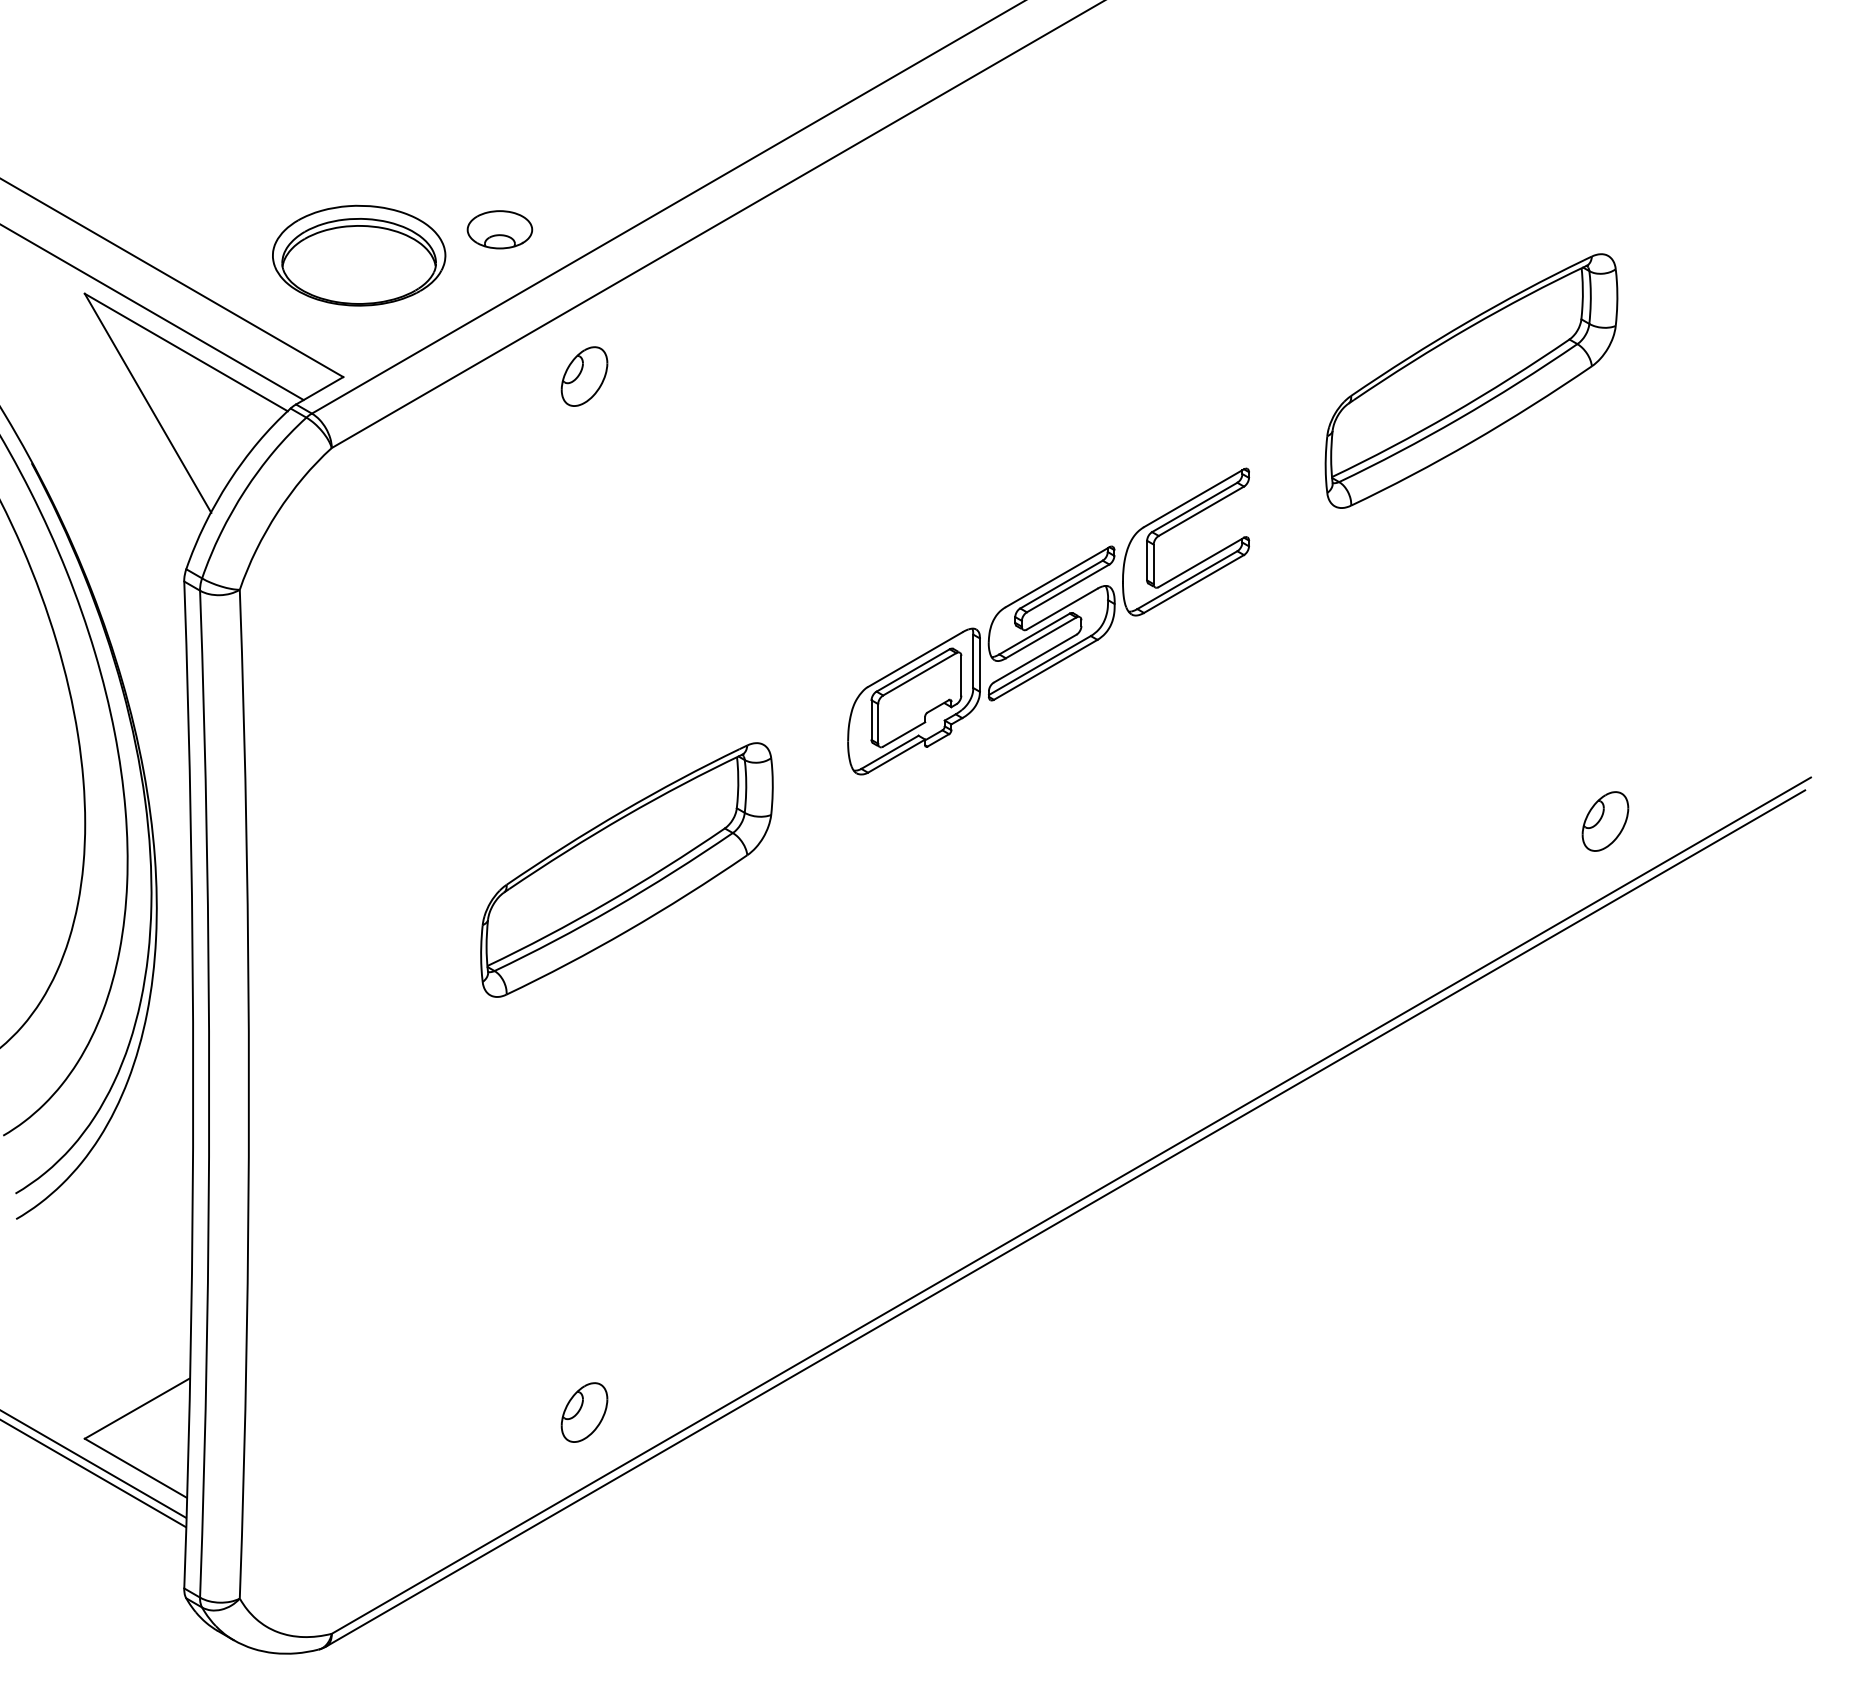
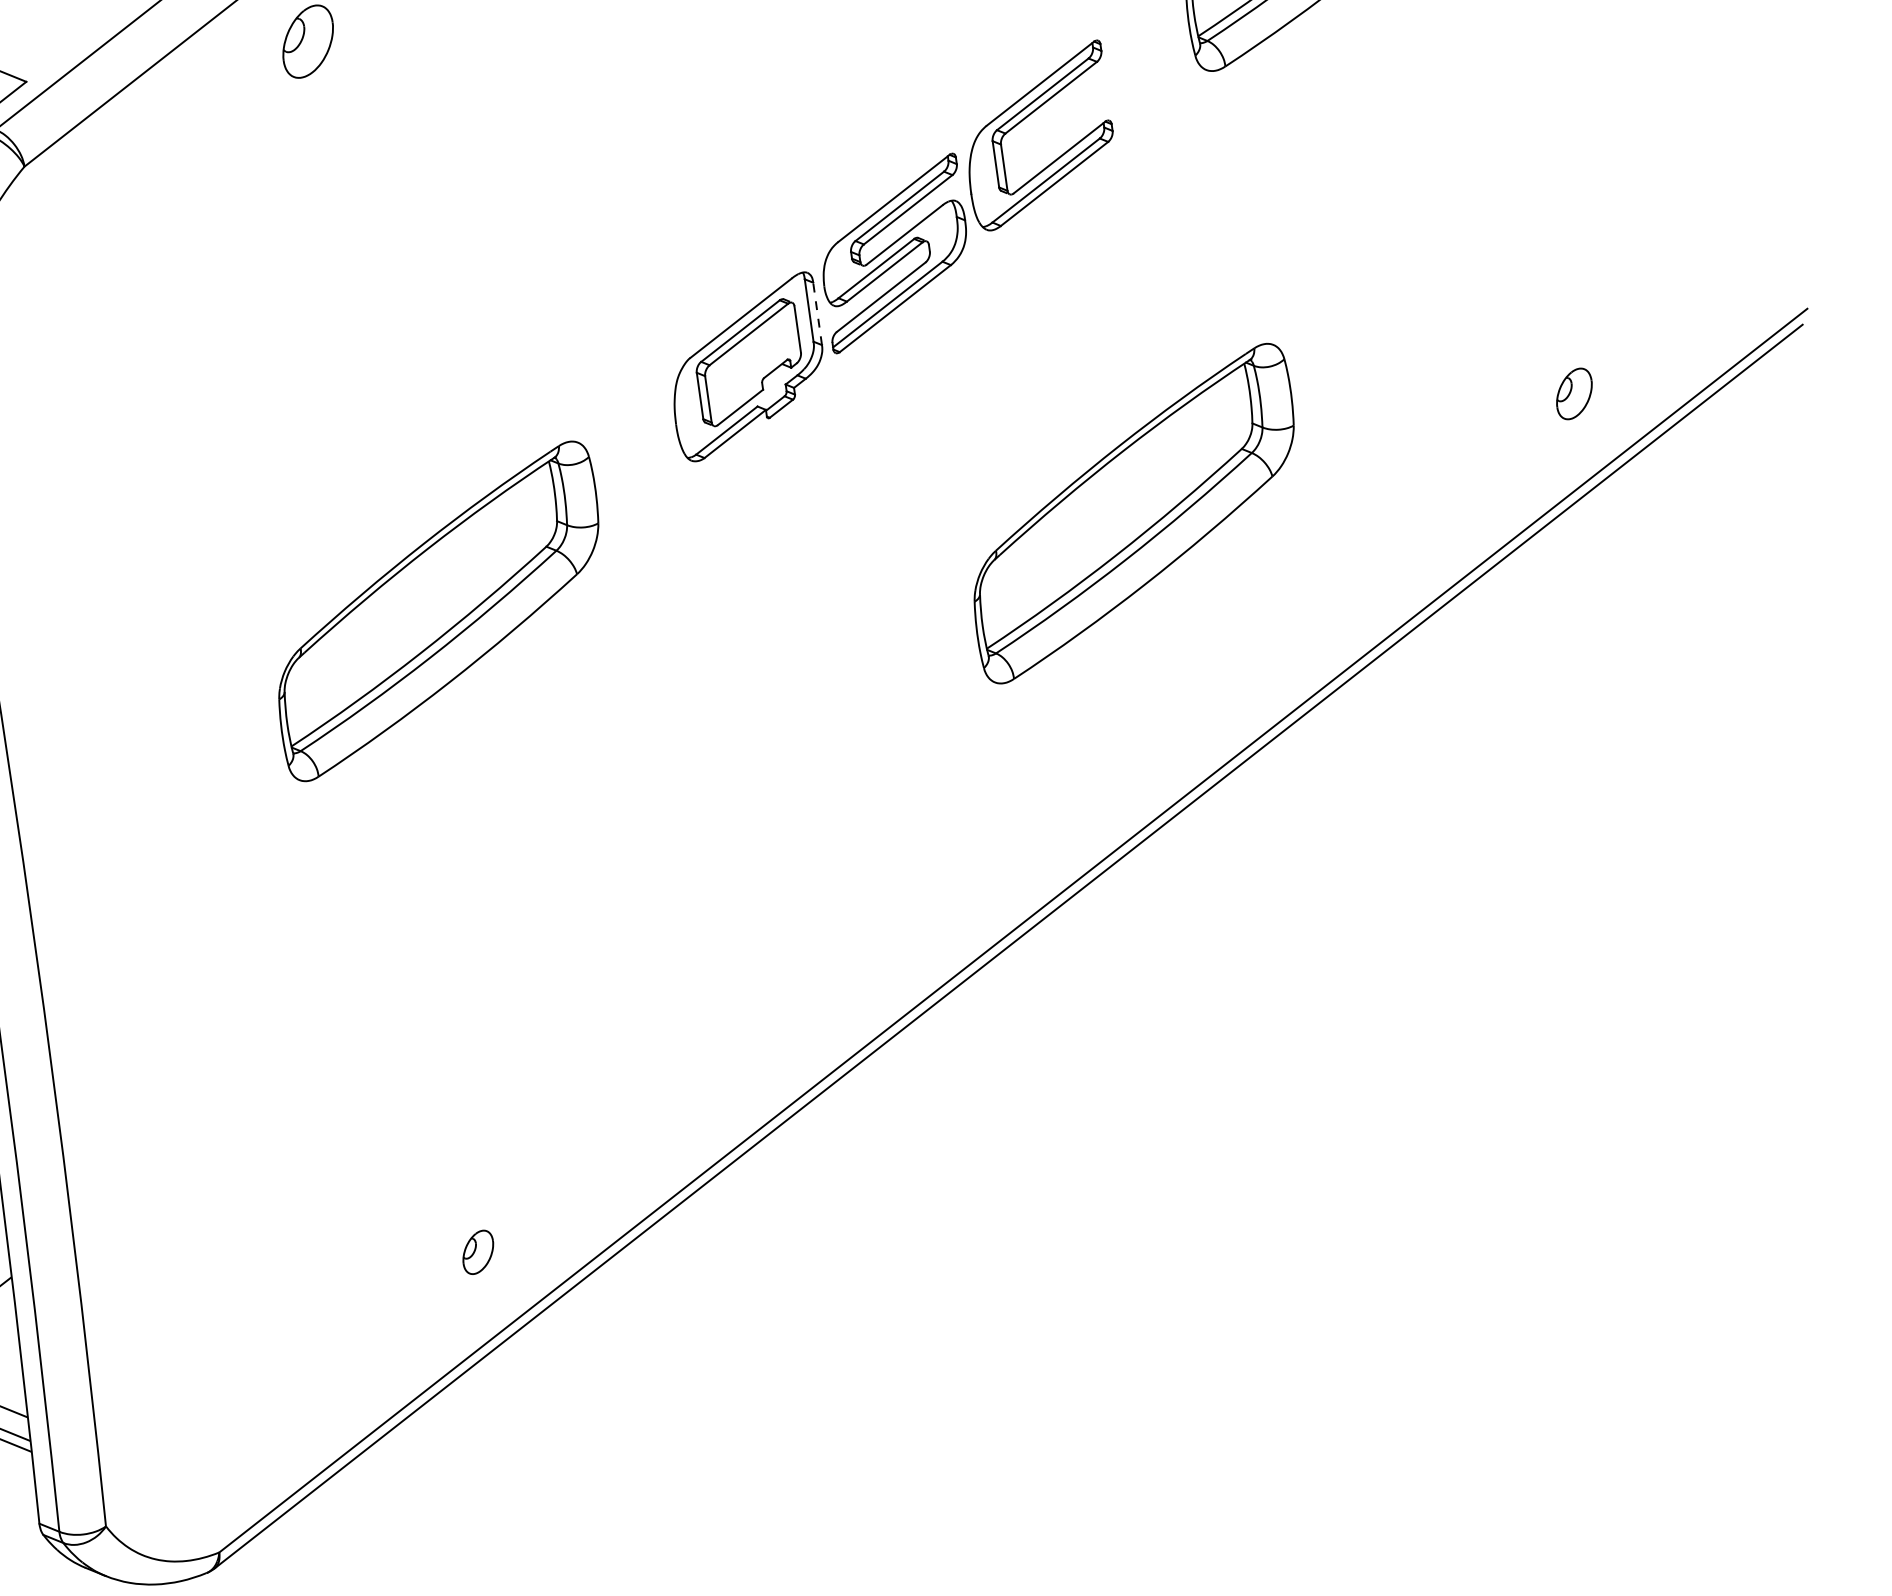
line: (979, 665) -> (817, 314), solid -> dashed
part: (1605, 821) -> (1574, 393), size x0.7
part: (1221, 869) -> (1133, 513), added
part: (584, 1412) -> (478, 1252), size x0.6

